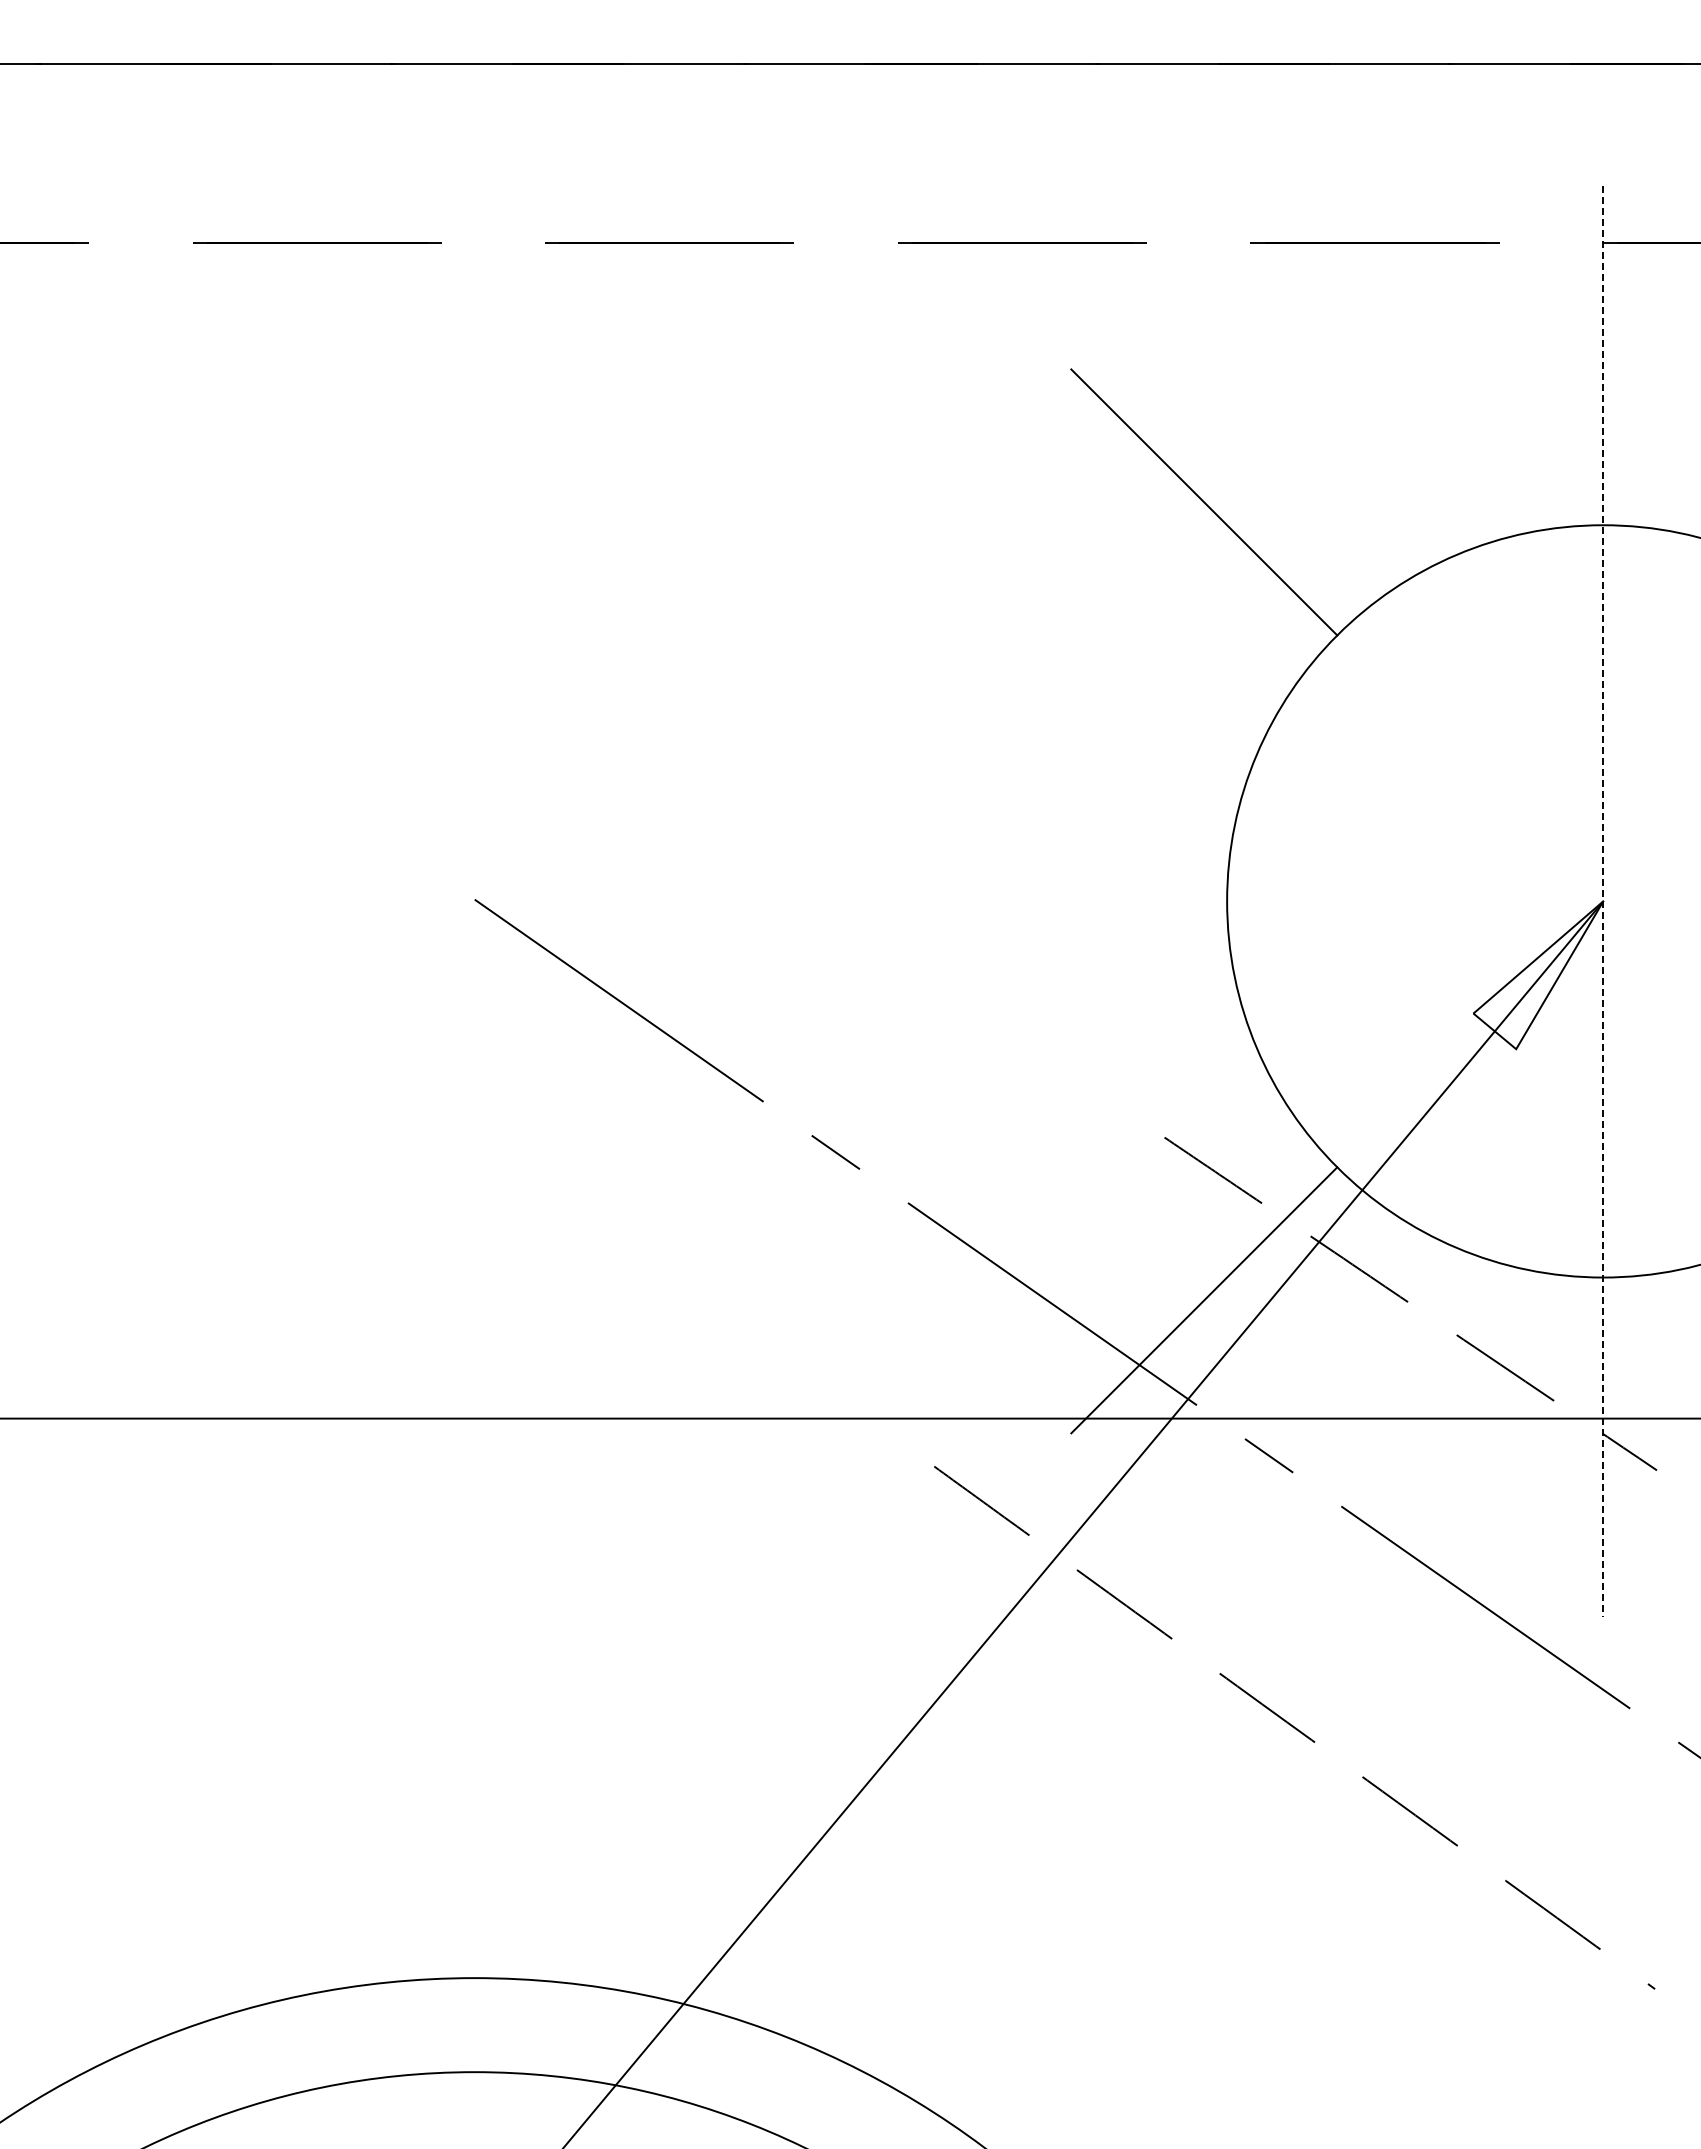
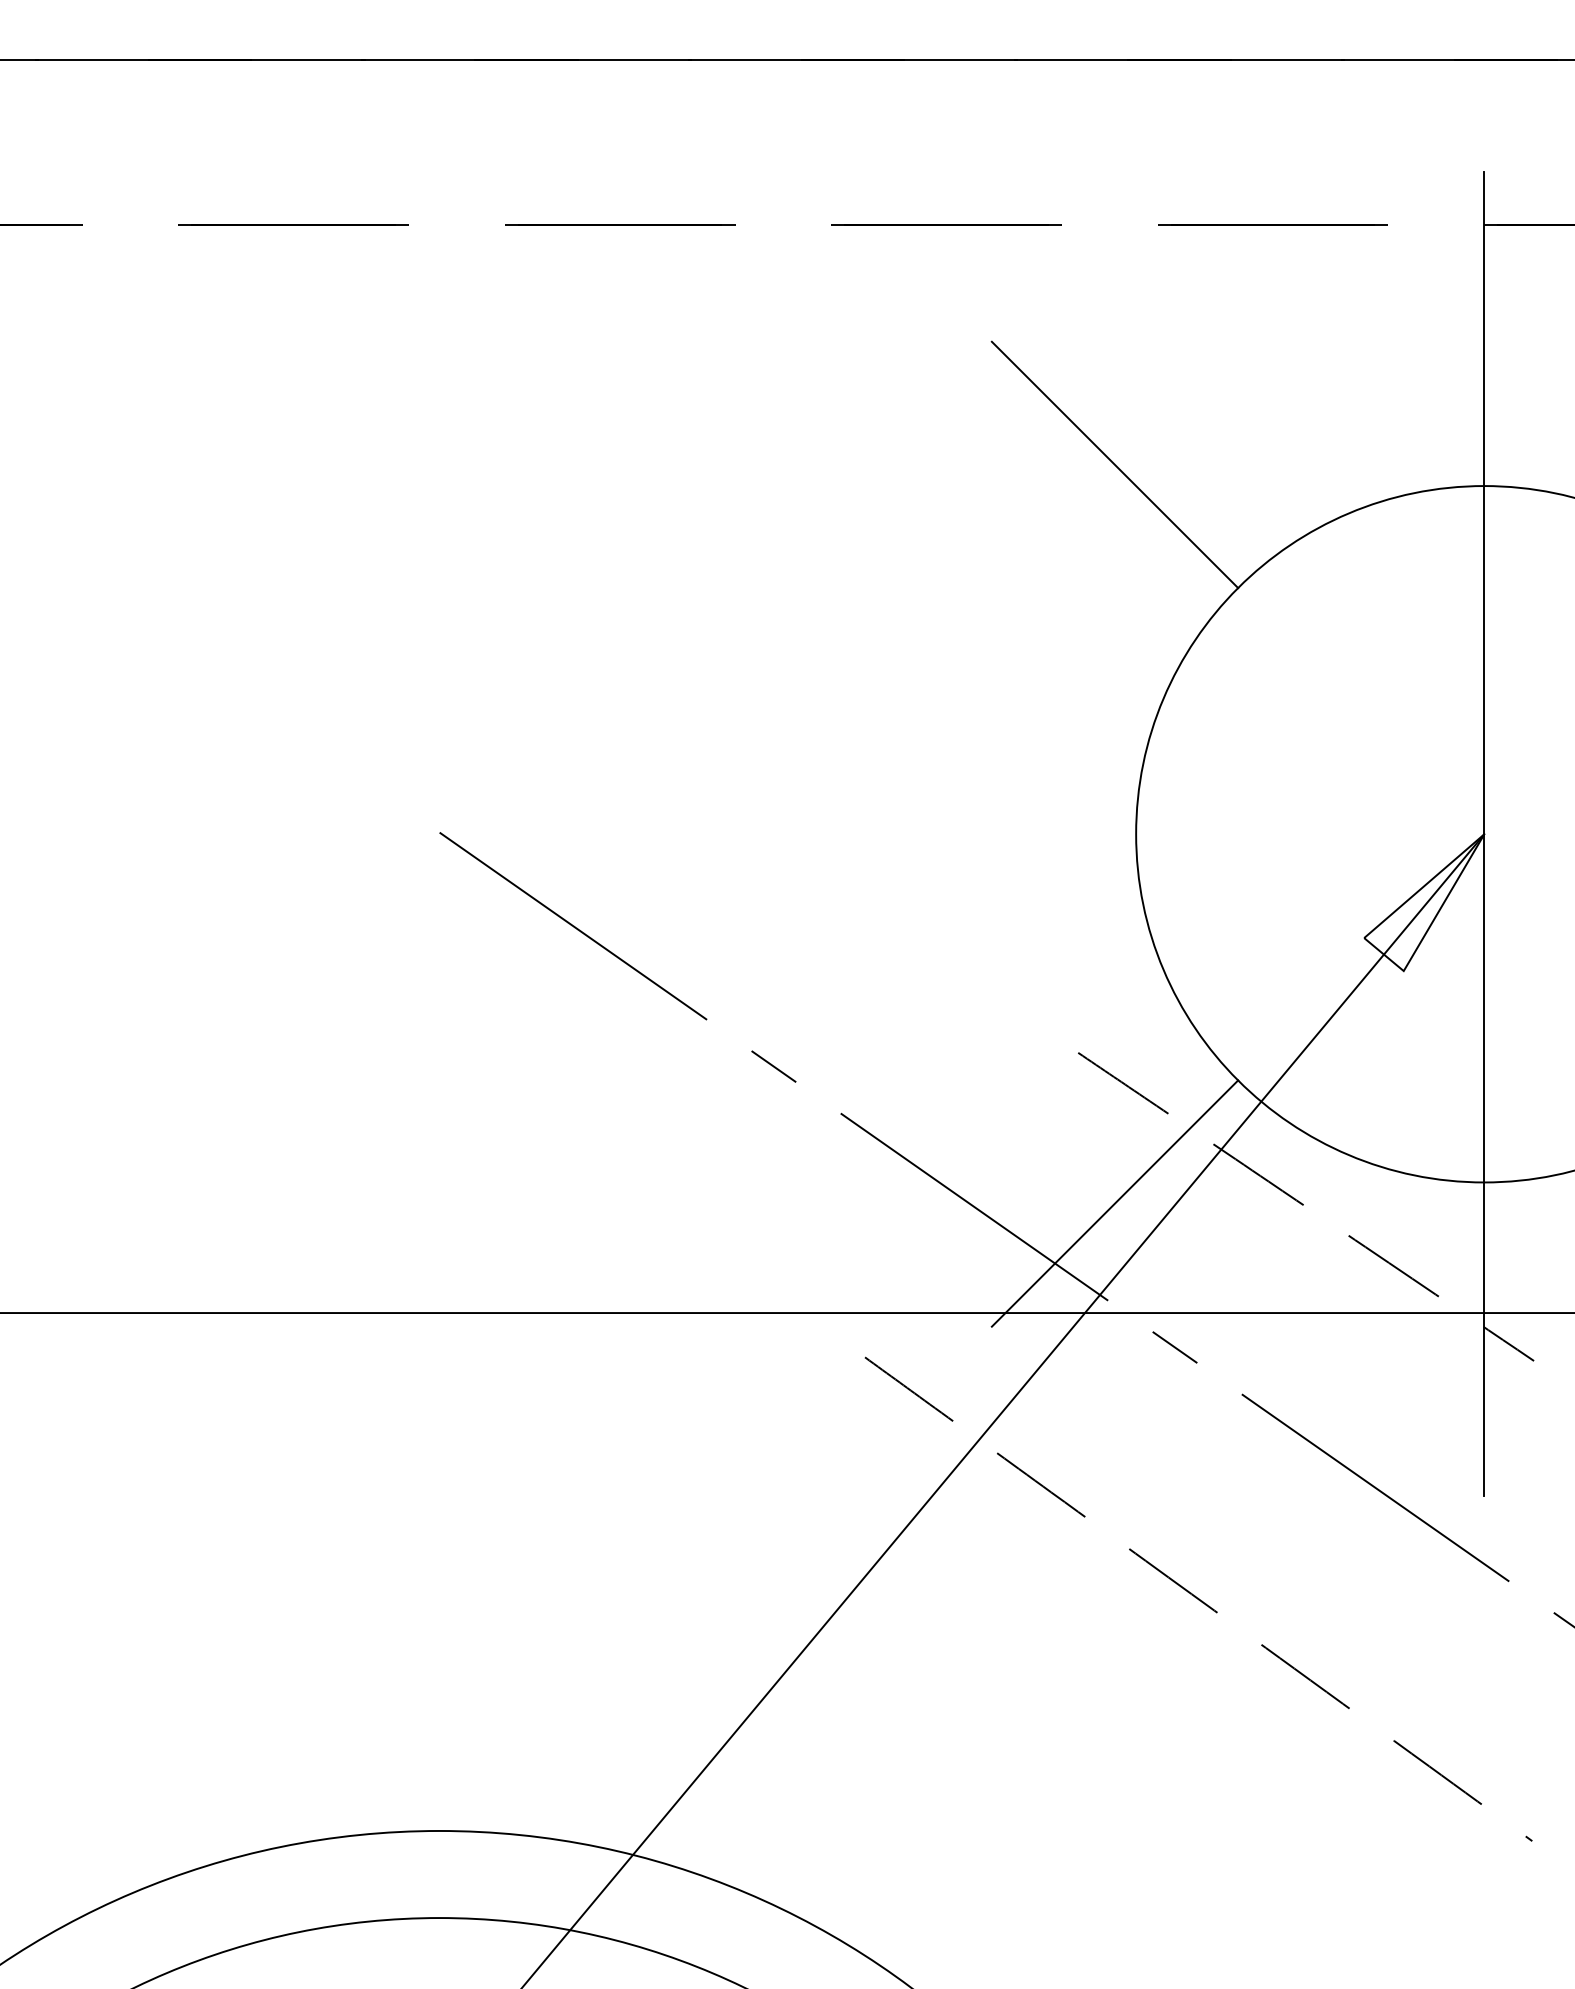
line: (1603, 901) -> (1484, 834), dashed -> solid

